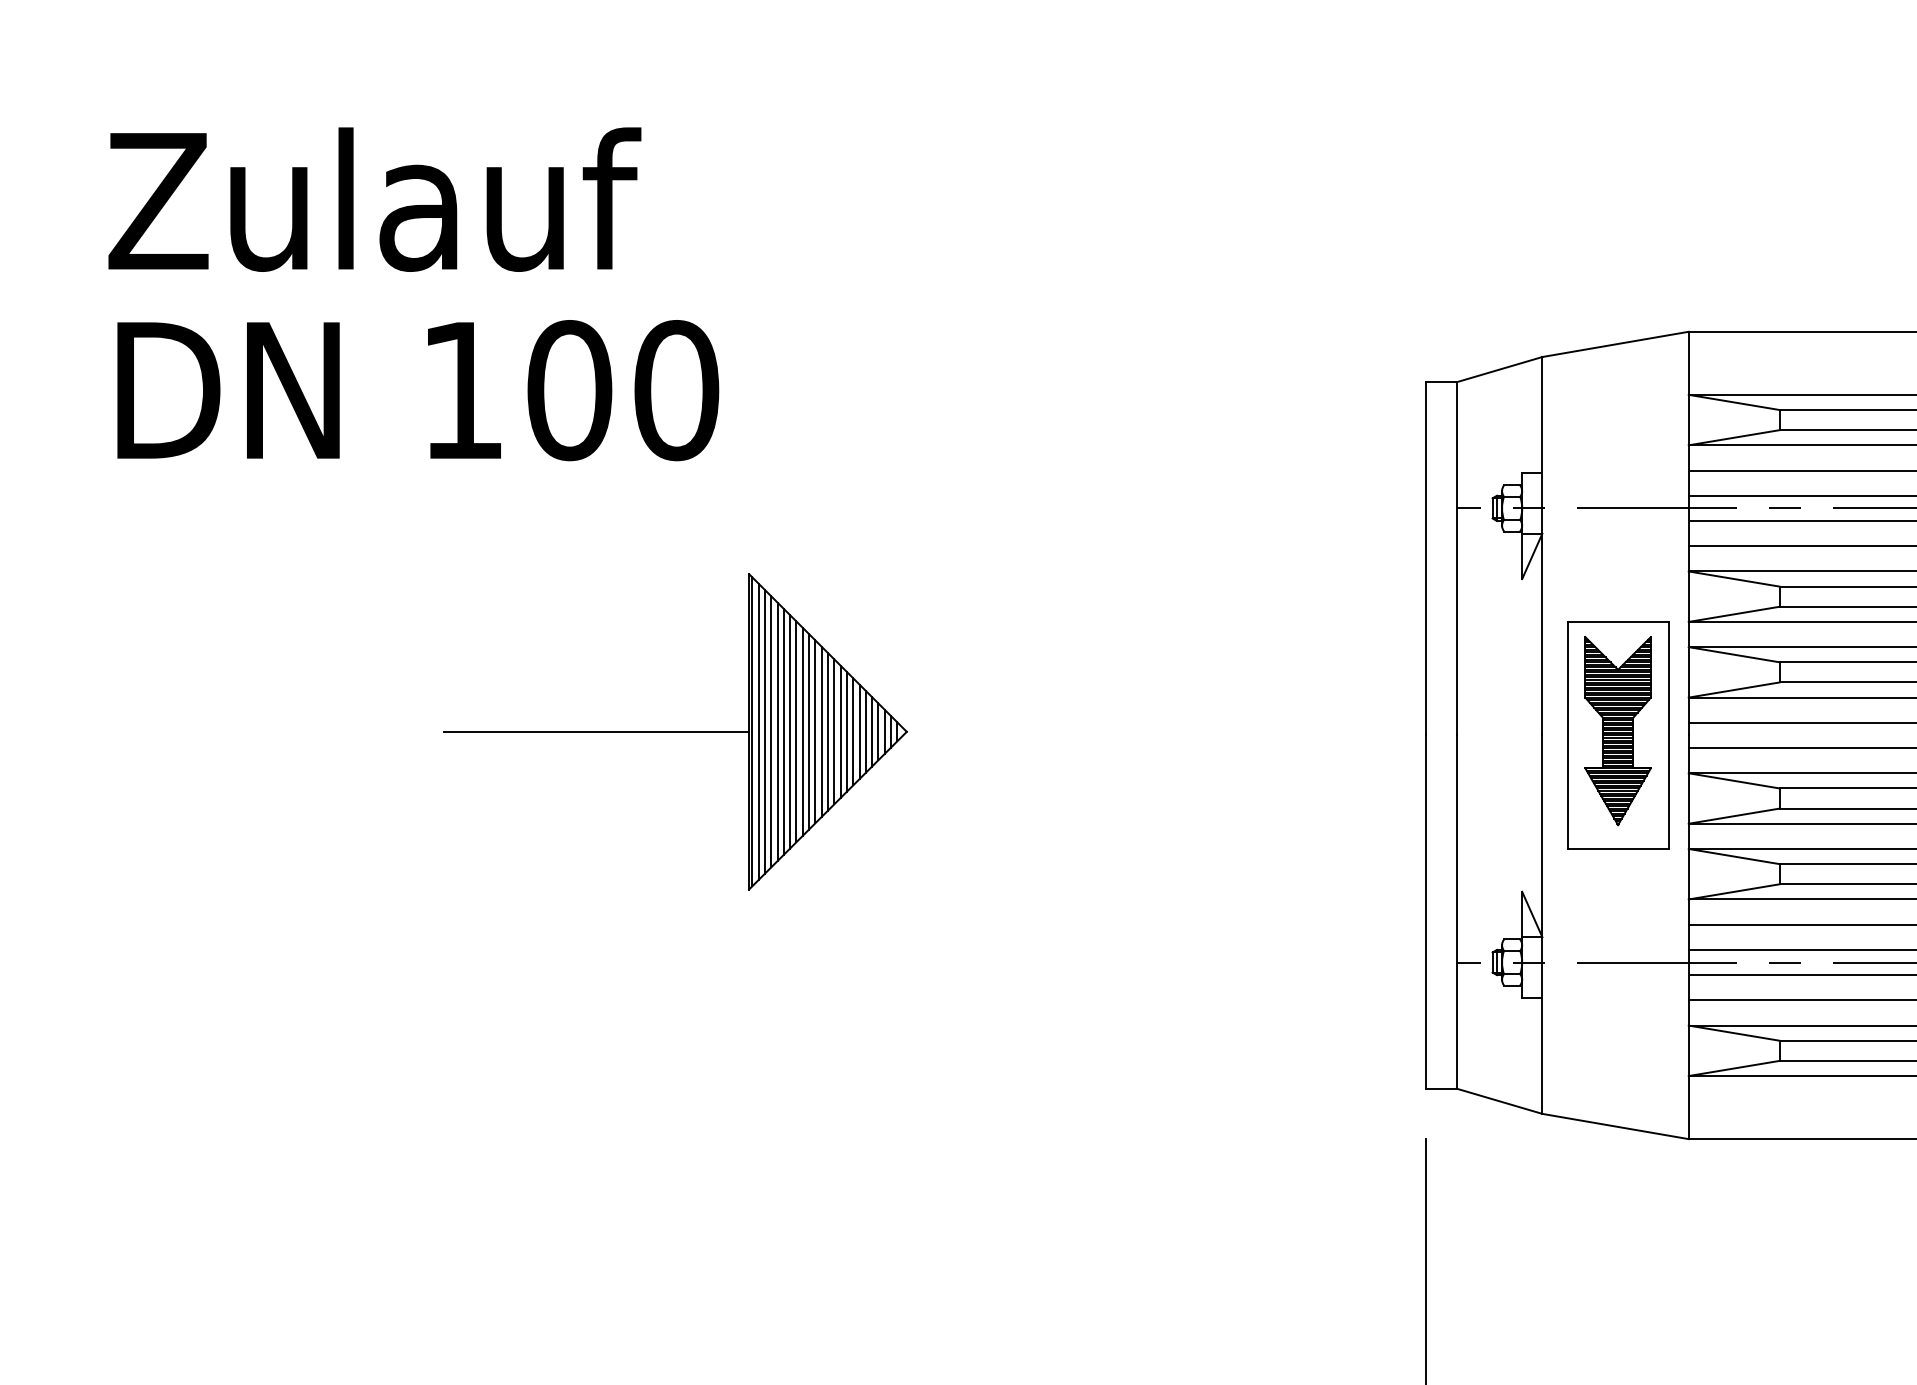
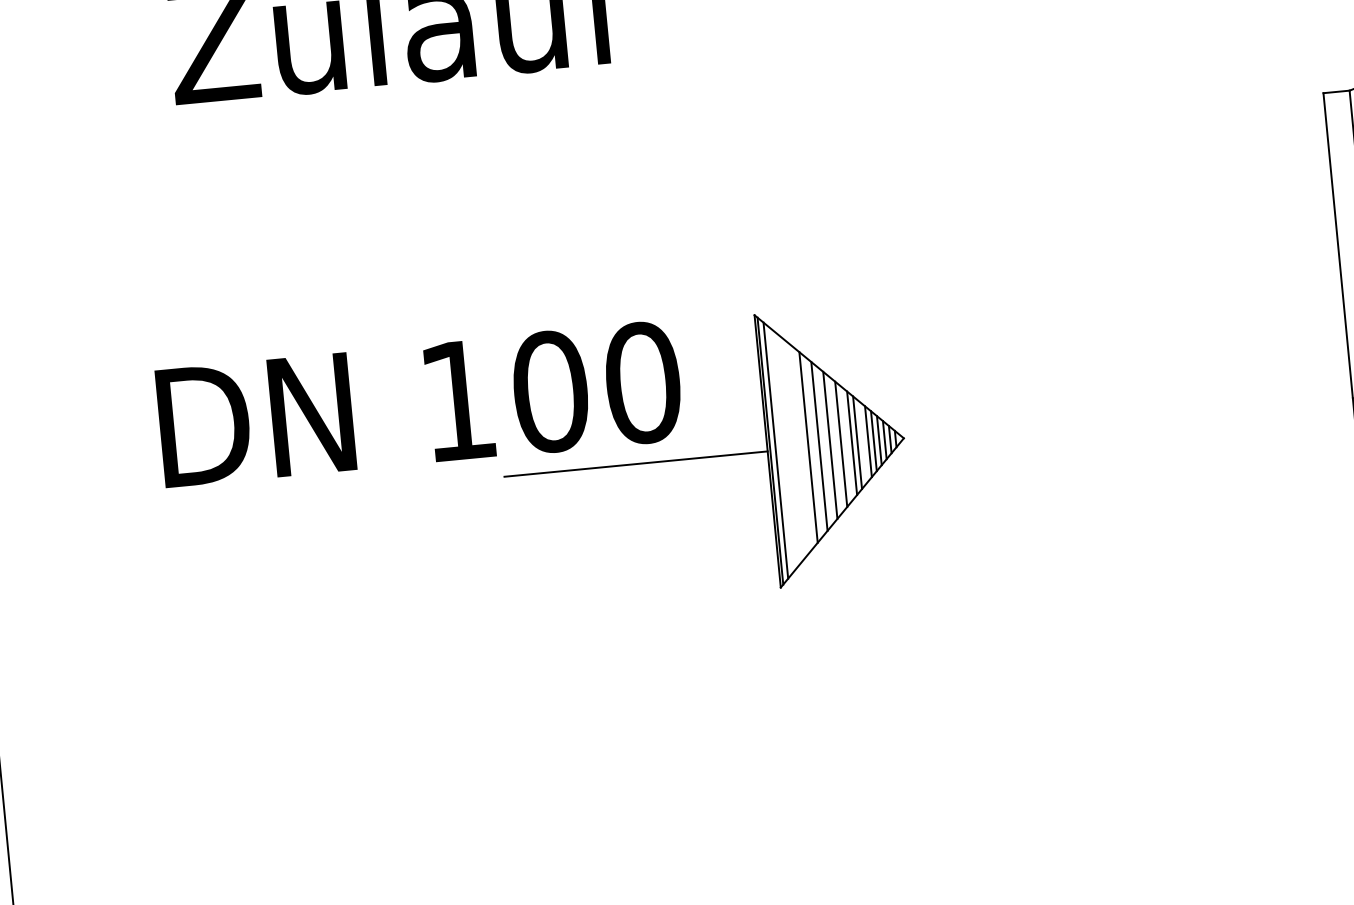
text: (418, 390) -> (420, 404), moved
line: (764, 731) -> (780, 449), removed
line: (771, 731) -> (786, 449), removed
line: (777, 731) -> (792, 448), removed
line: (783, 731) -> (797, 448), removed
line: (790, 731) -> (803, 447), removed
line: (802, 731) -> (813, 446), removed
line: (815, 731) -> (824, 445), removed
line: (827, 731) -> (835, 444), removed
line: (840, 731) -> (846, 443), removed
line: (859, 731) -> (862, 441), removed

